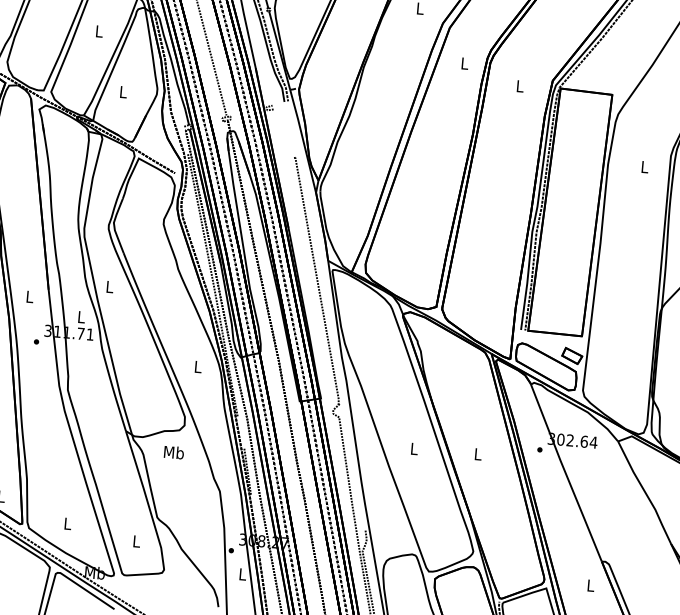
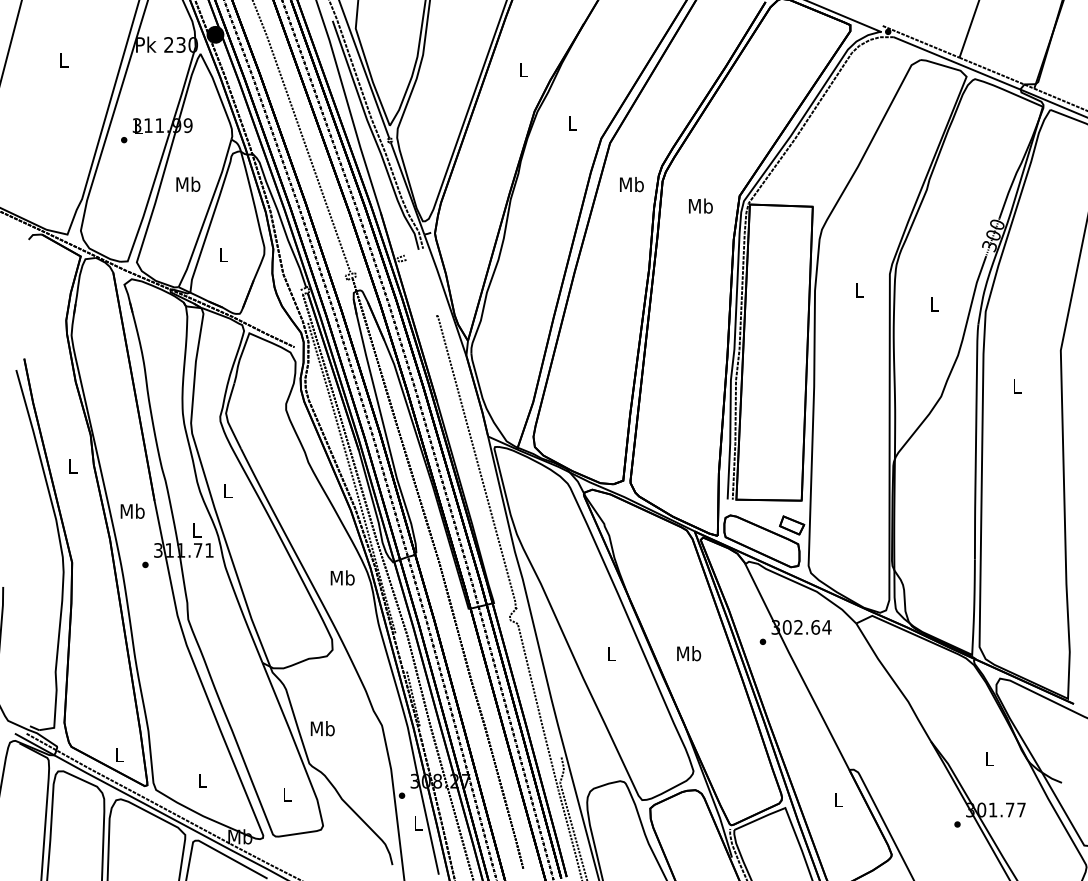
text: (99, 30) -> (188, 183), L -> Mb
text: (464, 63) -> (631, 184), L -> Mb
text: (519, 85) -> (700, 205), L -> Mb
text: (29, 296) -> (132, 510), L -> Mb
text: (198, 366) -> (342, 577), L -> Mb
text: (173, 452) -> (322, 728), moved
text: (478, 454) -> (689, 653), L -> Mb

